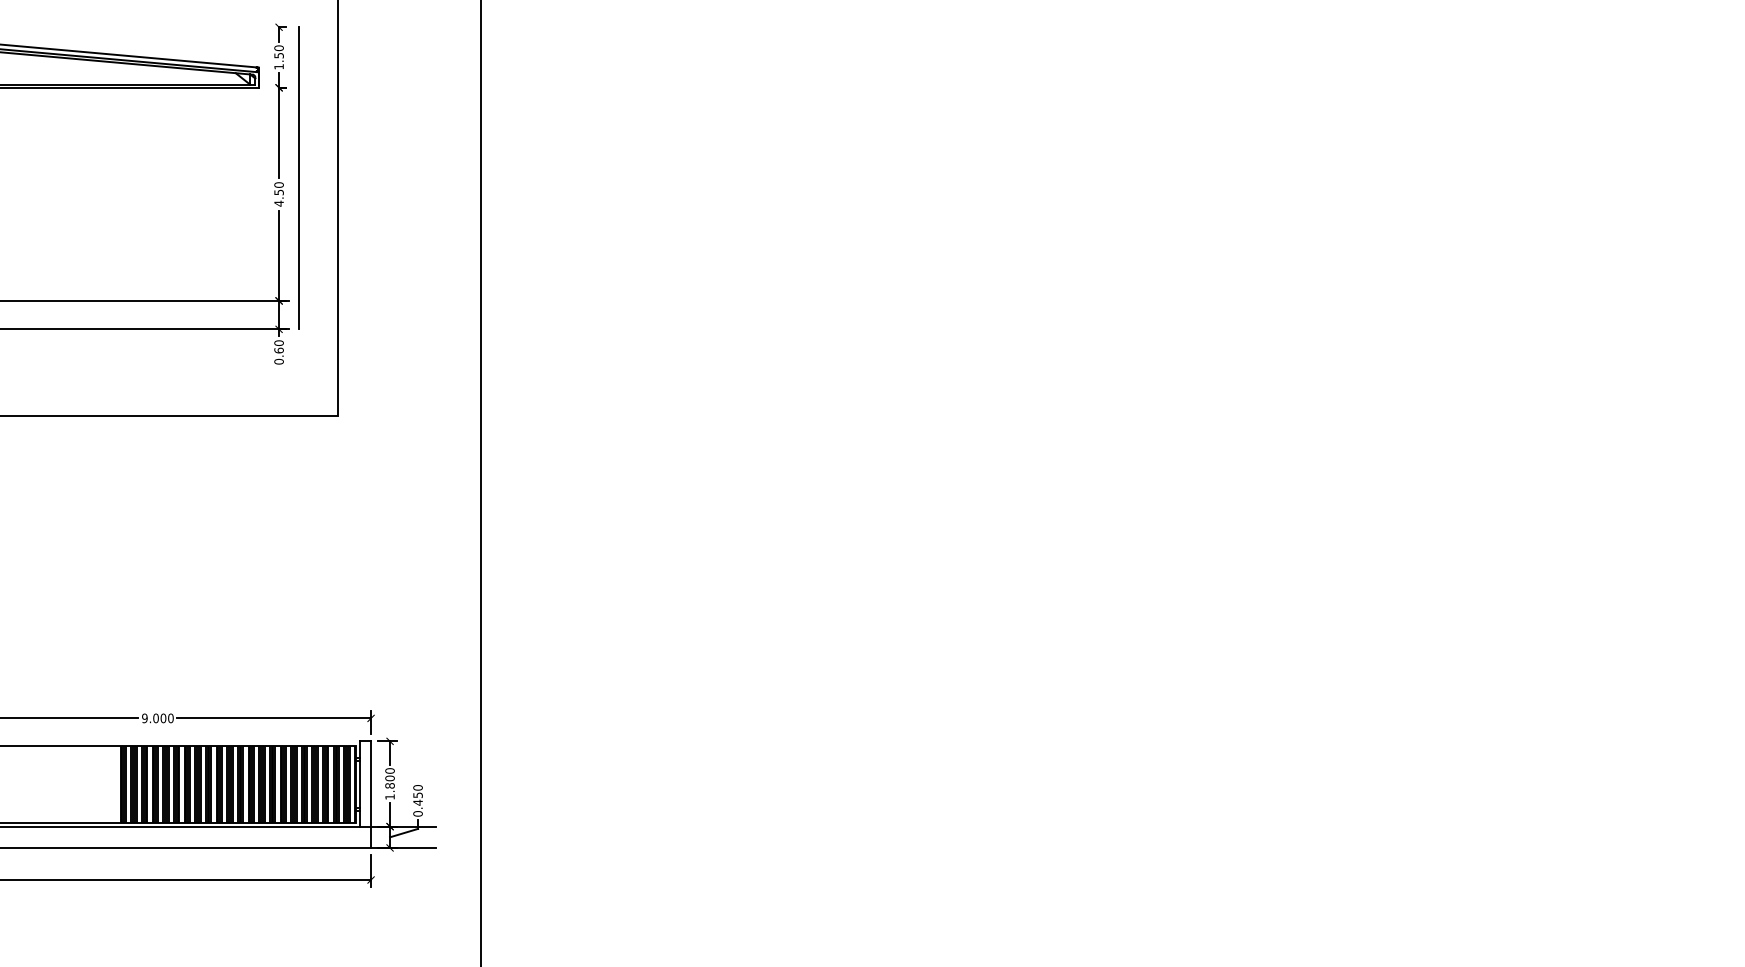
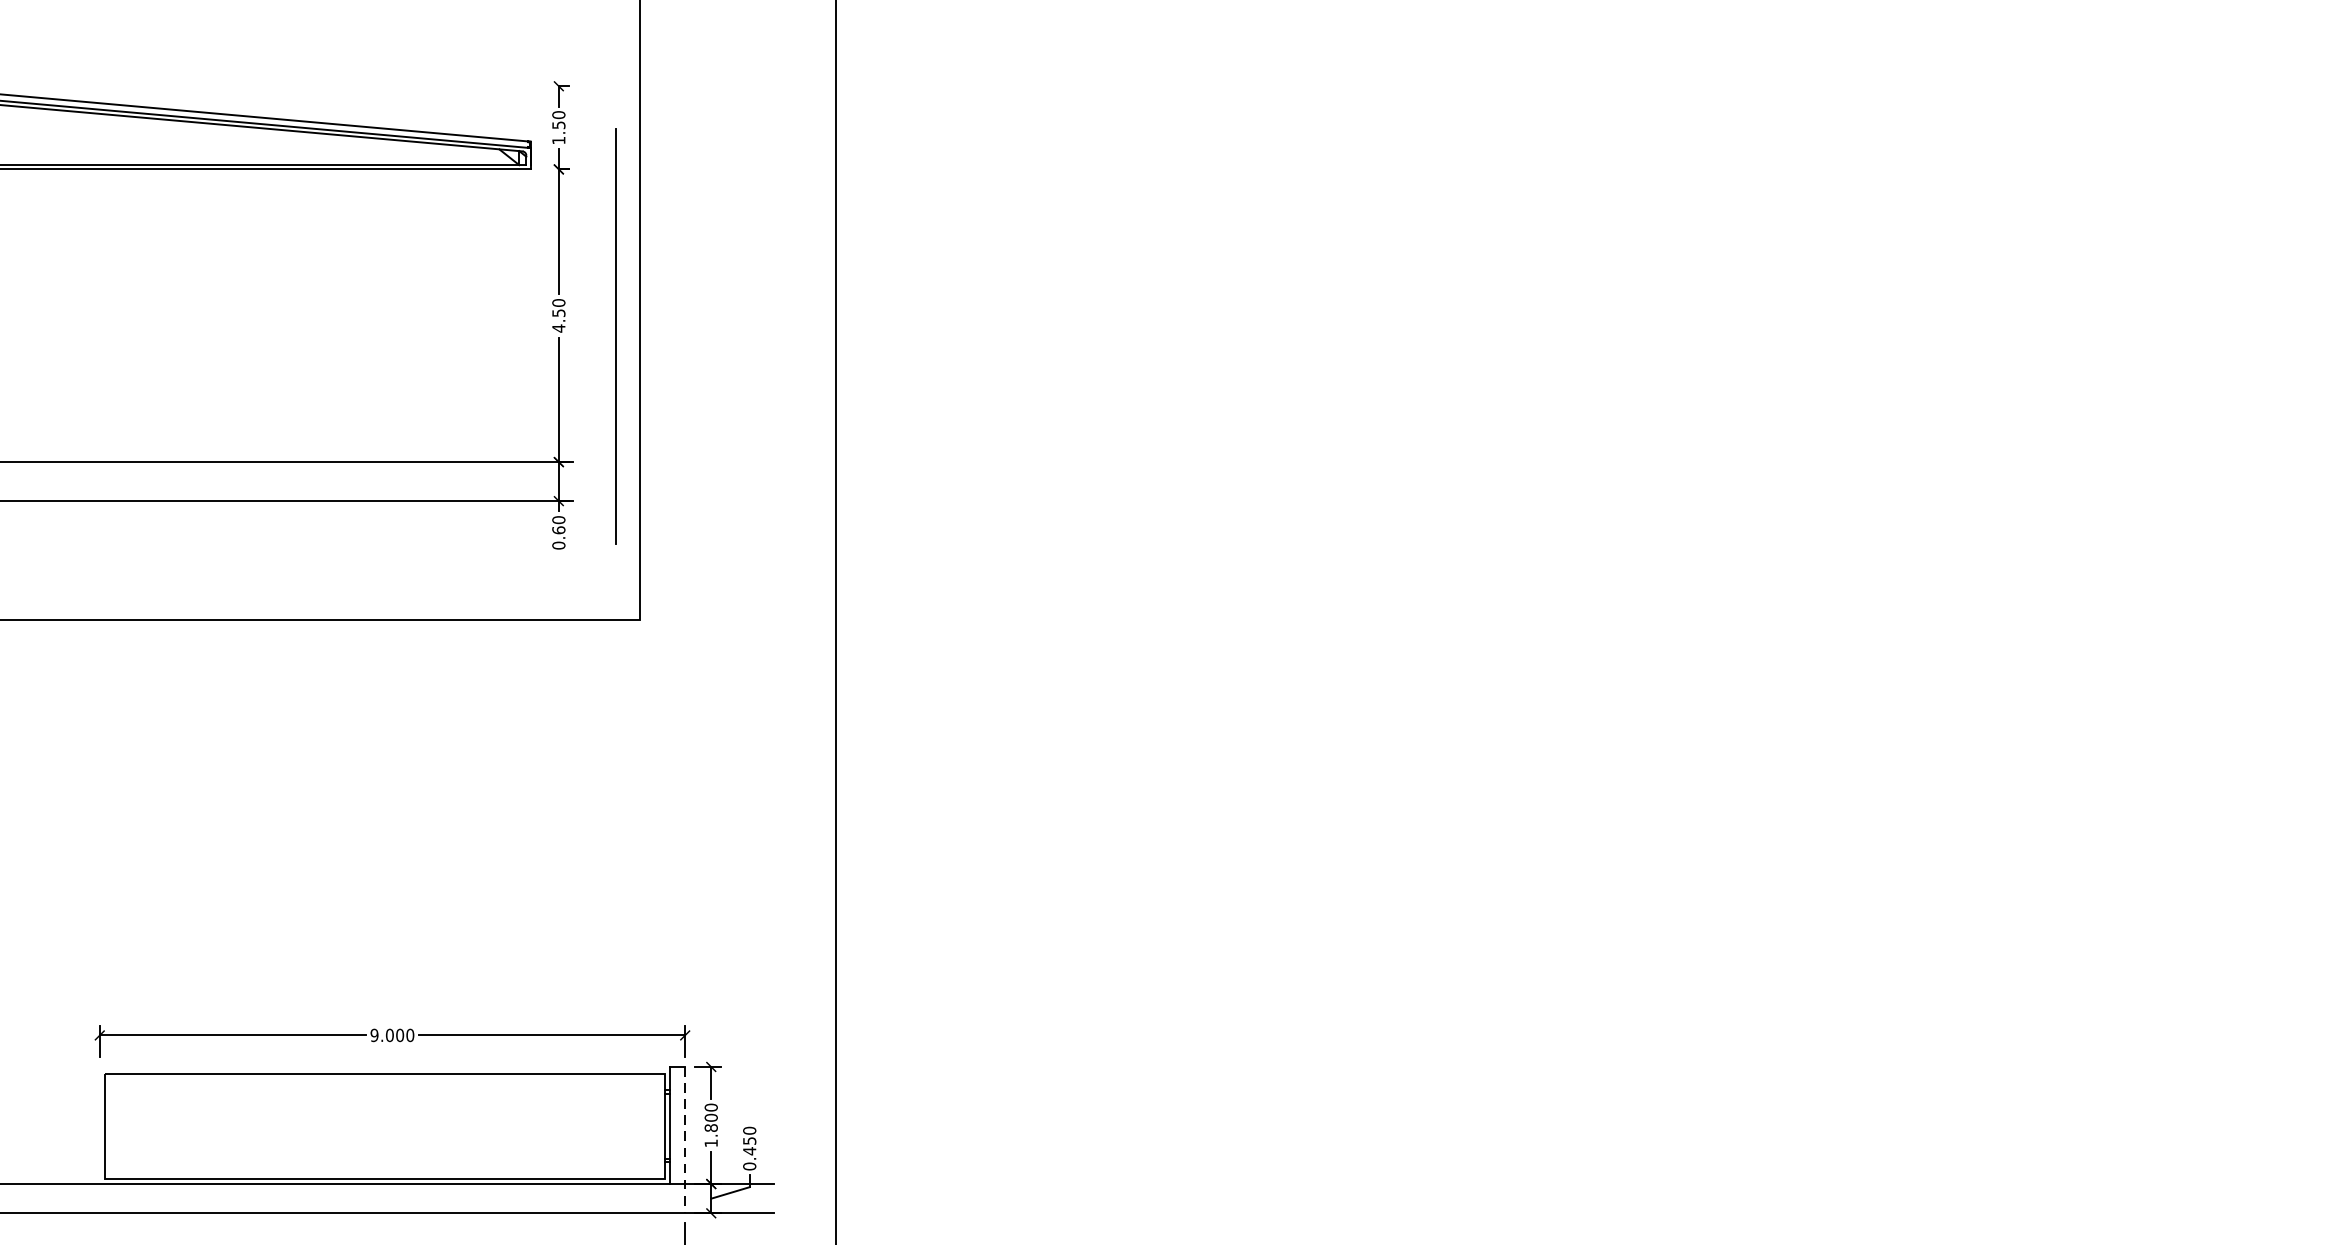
line: (298, 177) -> (615, 335), moved
hatch: (237, 784) -> (501, 1126), removed
line: (371, 795) -> (685, 1141), solid -> dashed

